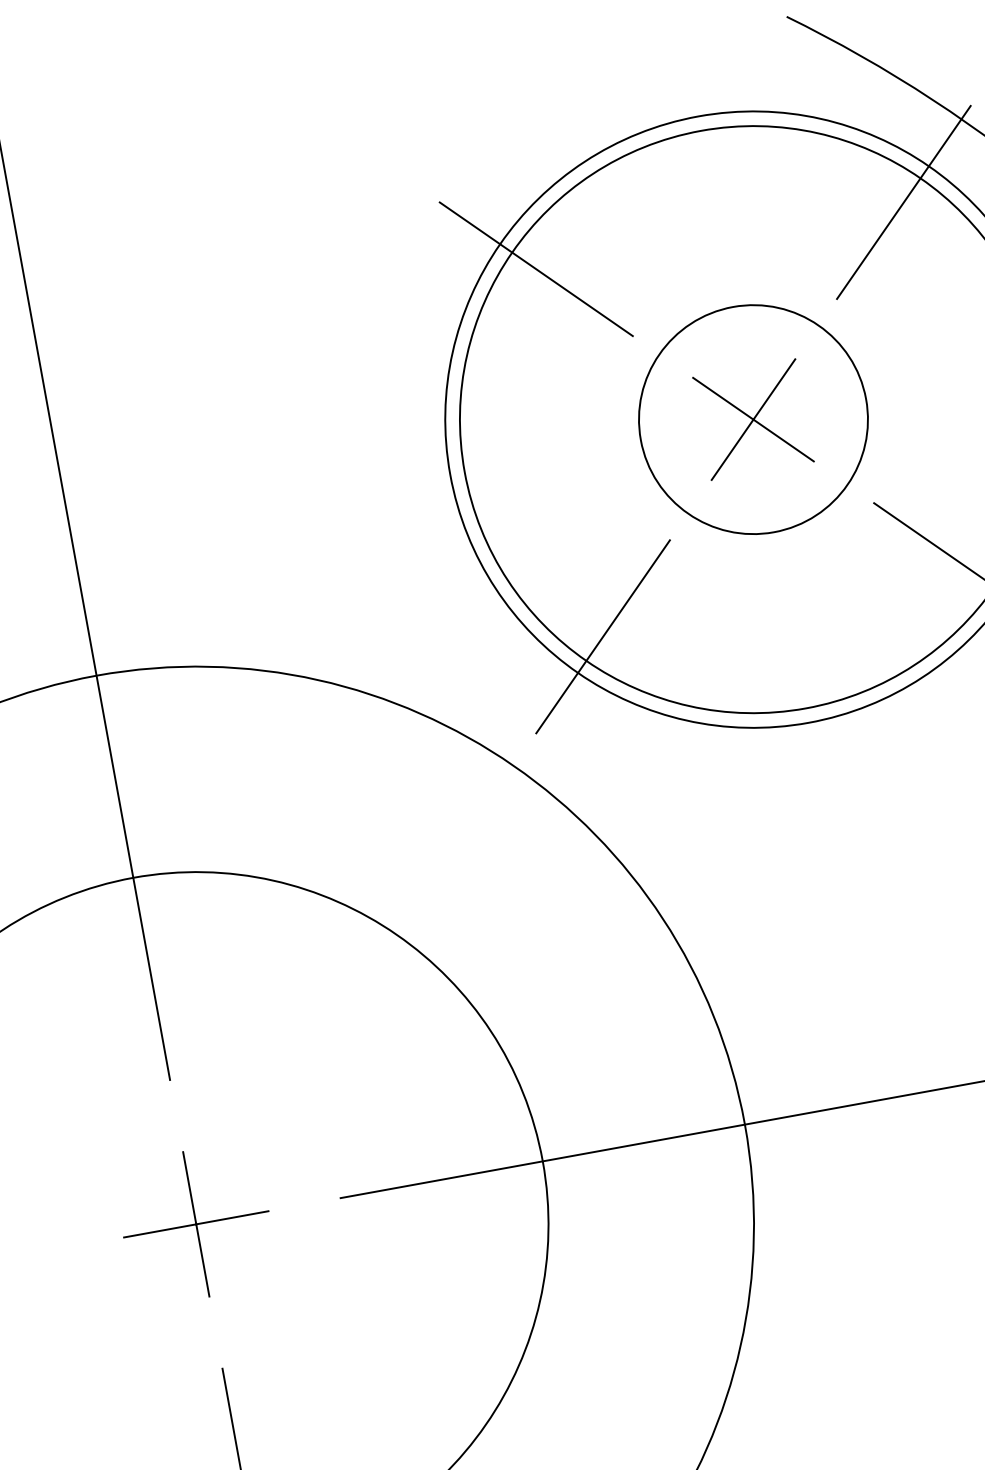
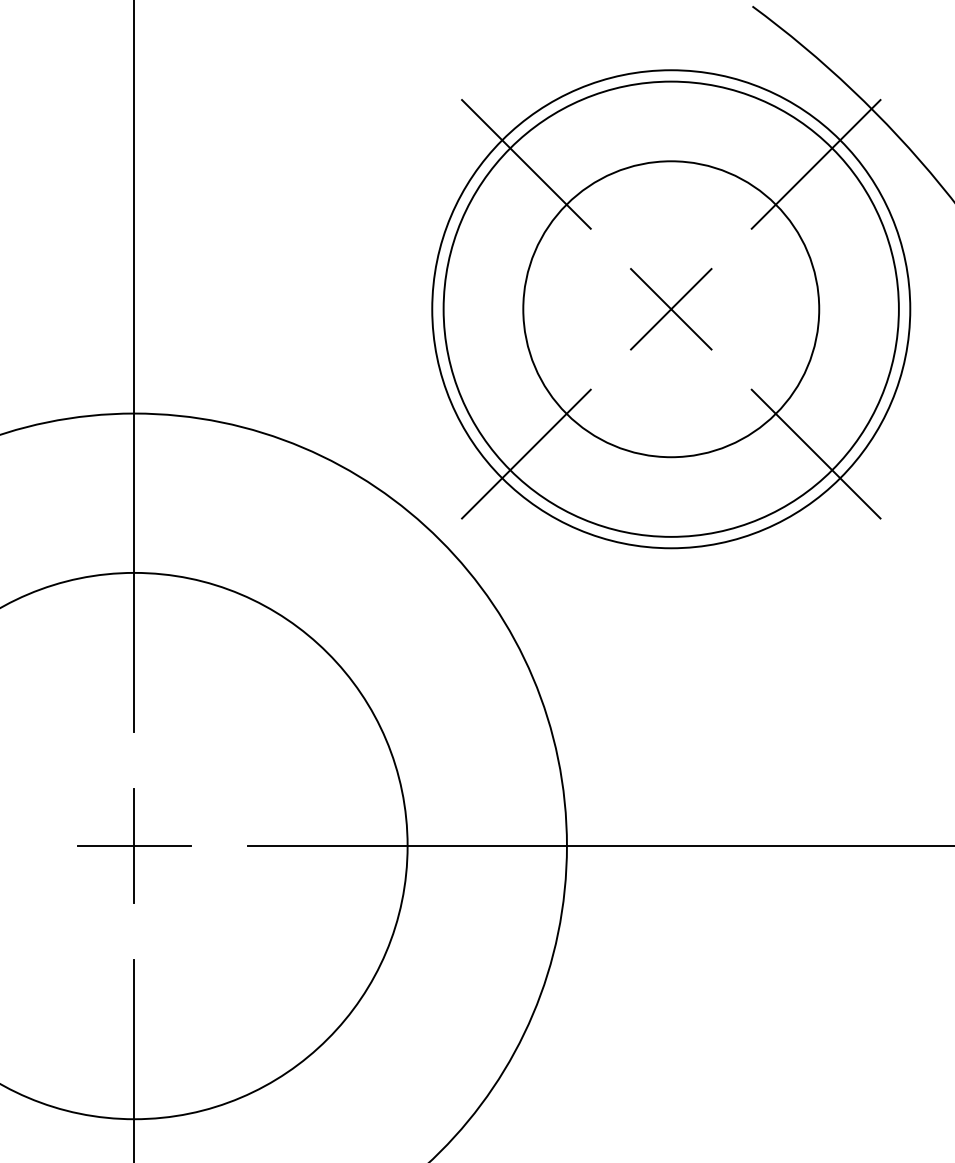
circle: (753, 419) -> (671, 309), size x1.67

